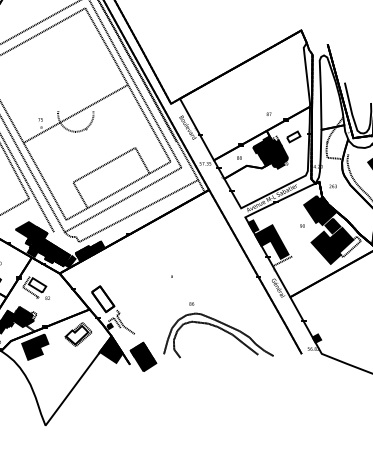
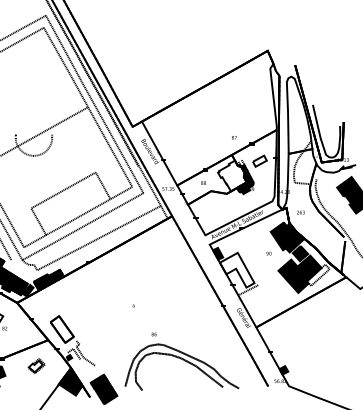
fill: (267, 151) -> (232, 176), removed
fill: (271, 241) -> (236, 269), removed
part: (78, 334) -> (36, 366), size x0.6

